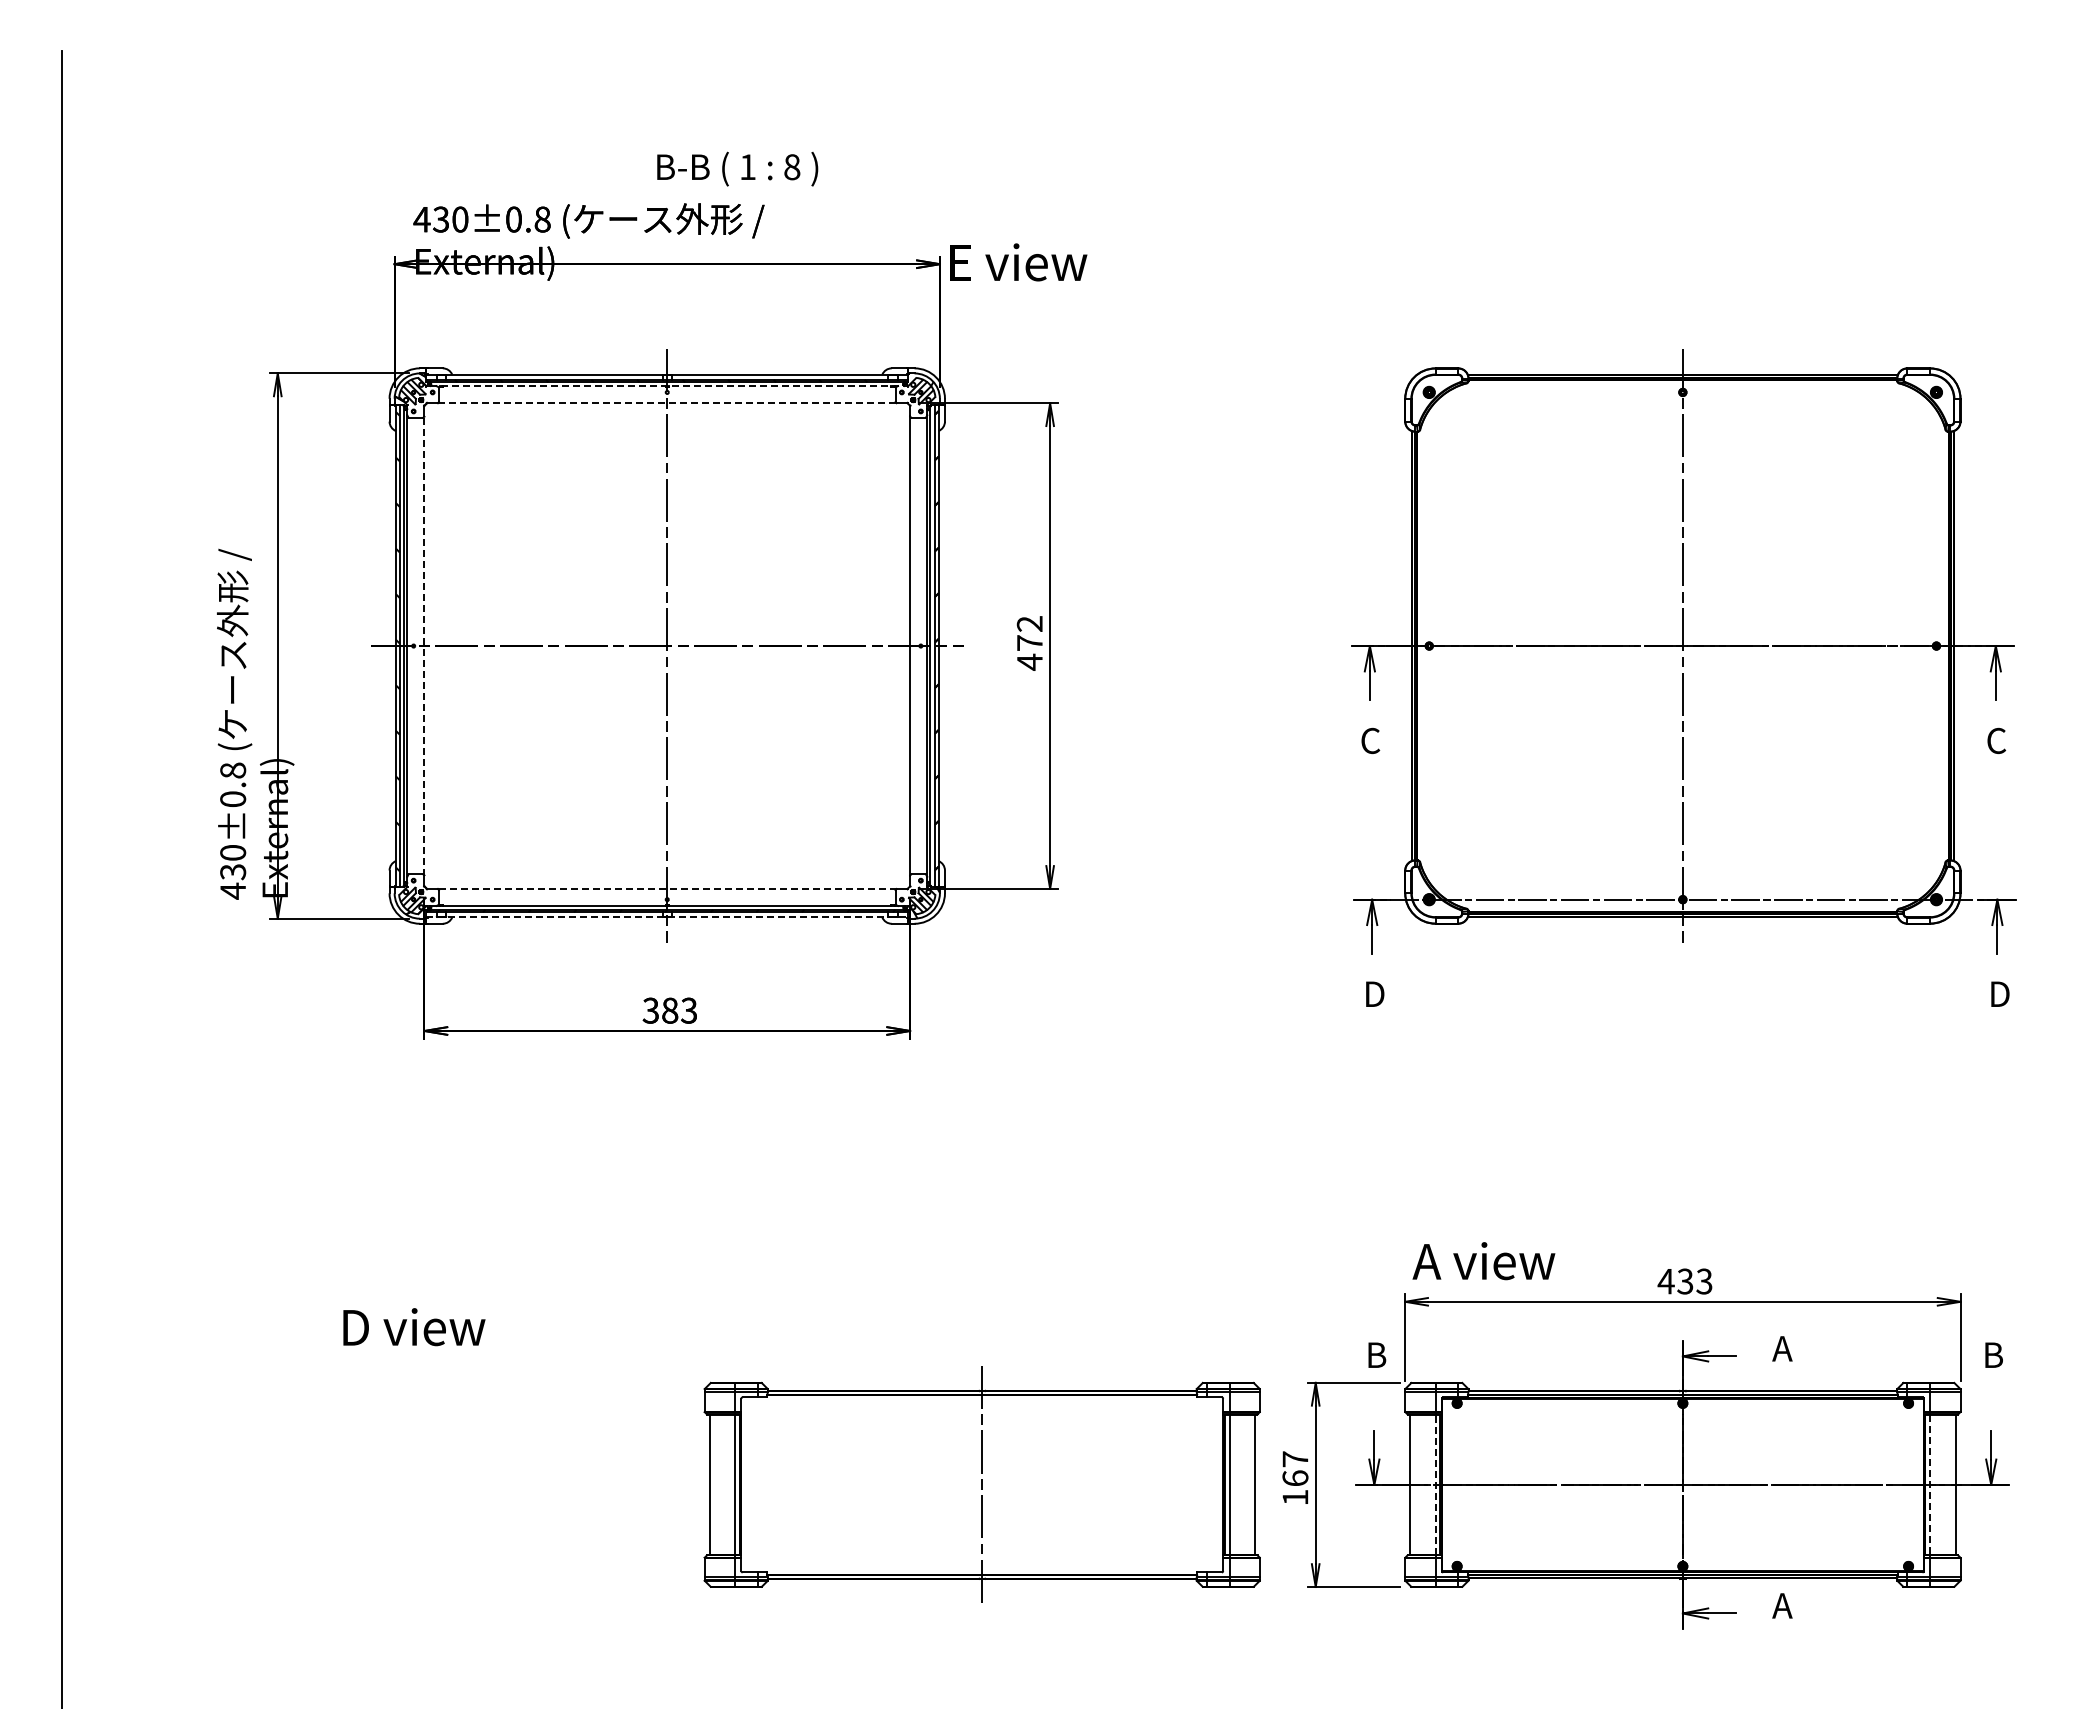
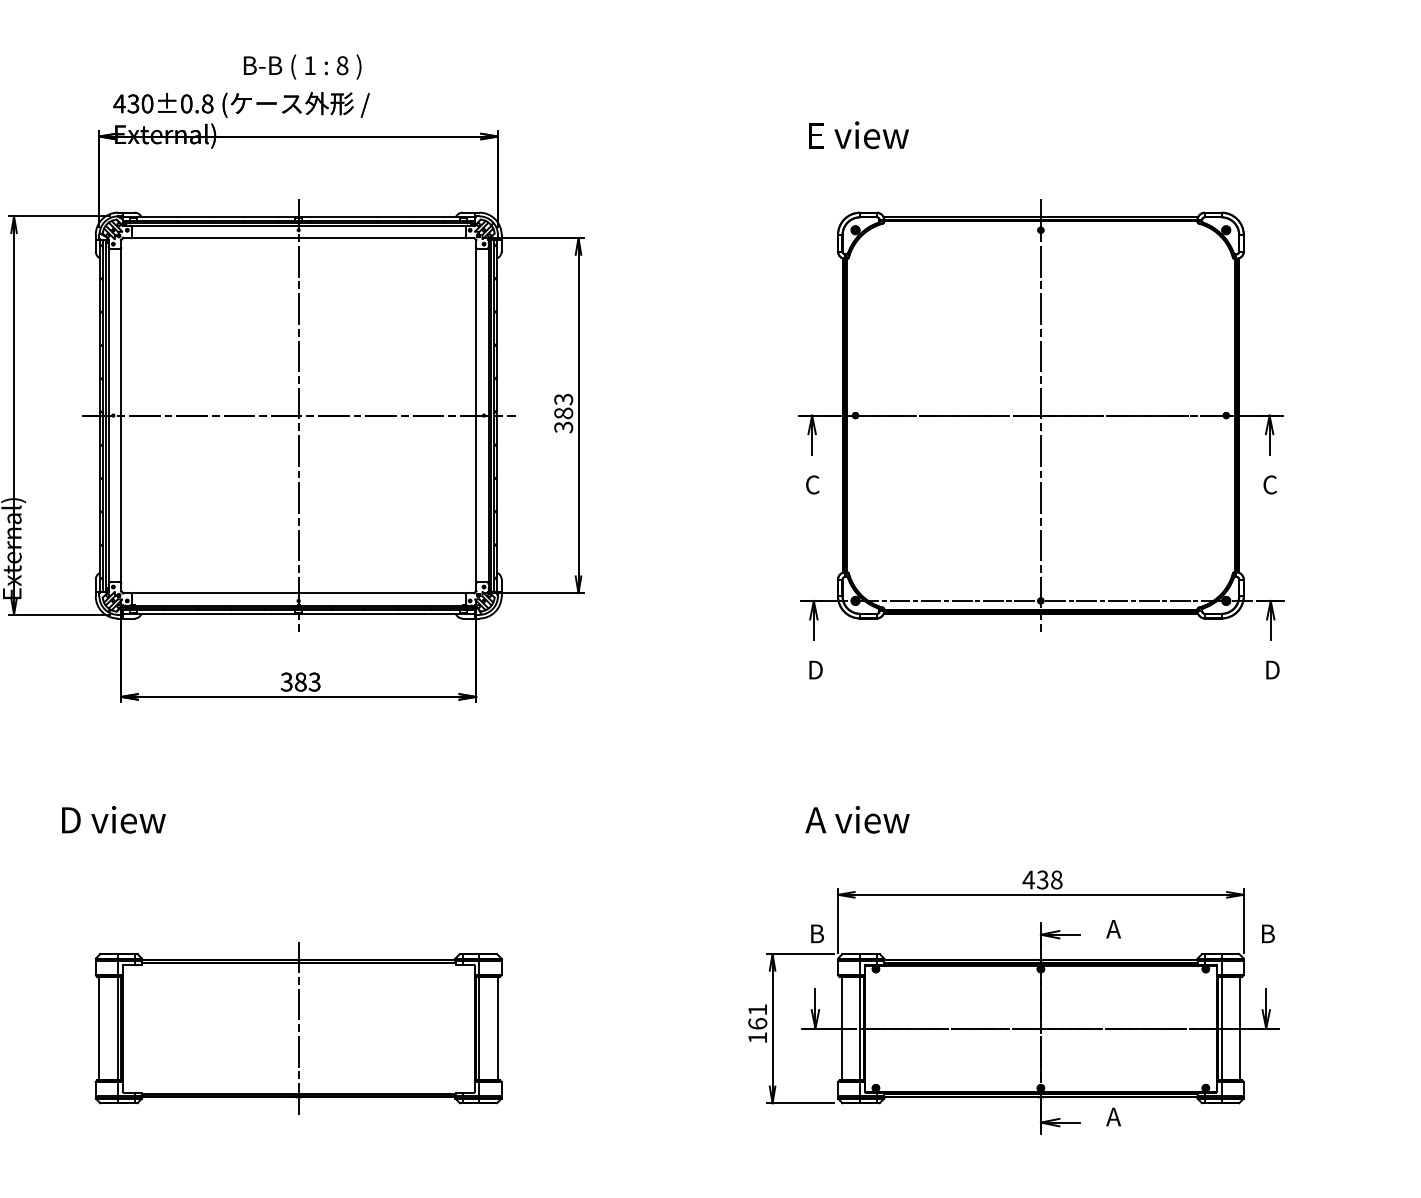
text: (737, 168) -> (302, 66), moved
text: (1018, 262) -> (858, 135), moved
line: (667, 386) -> (298, 225), dashed -> solid
line: (667, 403) -> (298, 238), dashed -> solid
text: (1029, 643) -> (563, 413), 472 -> 383
line: (424, 646) -> (121, 415), dashed -> solid
line: (667, 888) -> (298, 592), dashed -> solid
line: (667, 917) -> (298, 613), dashed -> solid
text: (1483, 1261) -> (857, 820), moved
text: (1704, 1281) -> (1056, 879), 433 -> 438
text: (414, 1327) -> (113, 820), moved
text: (1295, 1459) -> (757, 1010), 167 -> 161
part: (981, 1484) -> (298, 1028), moved
line: (1435, 1484) -> (860, 1028), dashed -> solid
line: (1930, 1485) -> (1221, 1029), dashed -> solid

